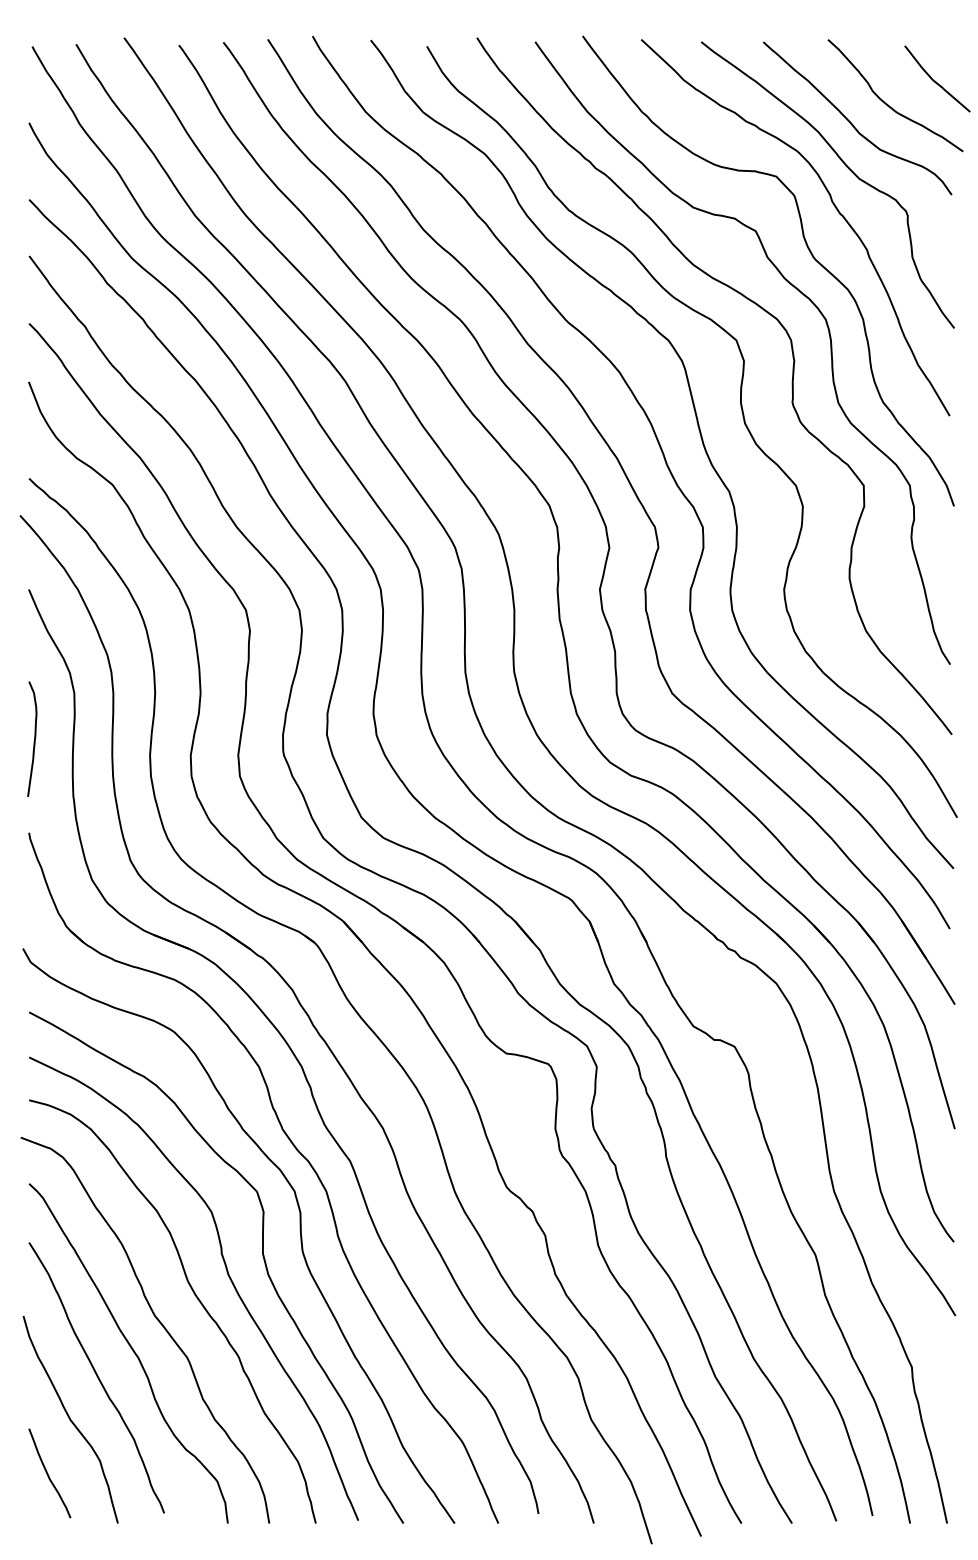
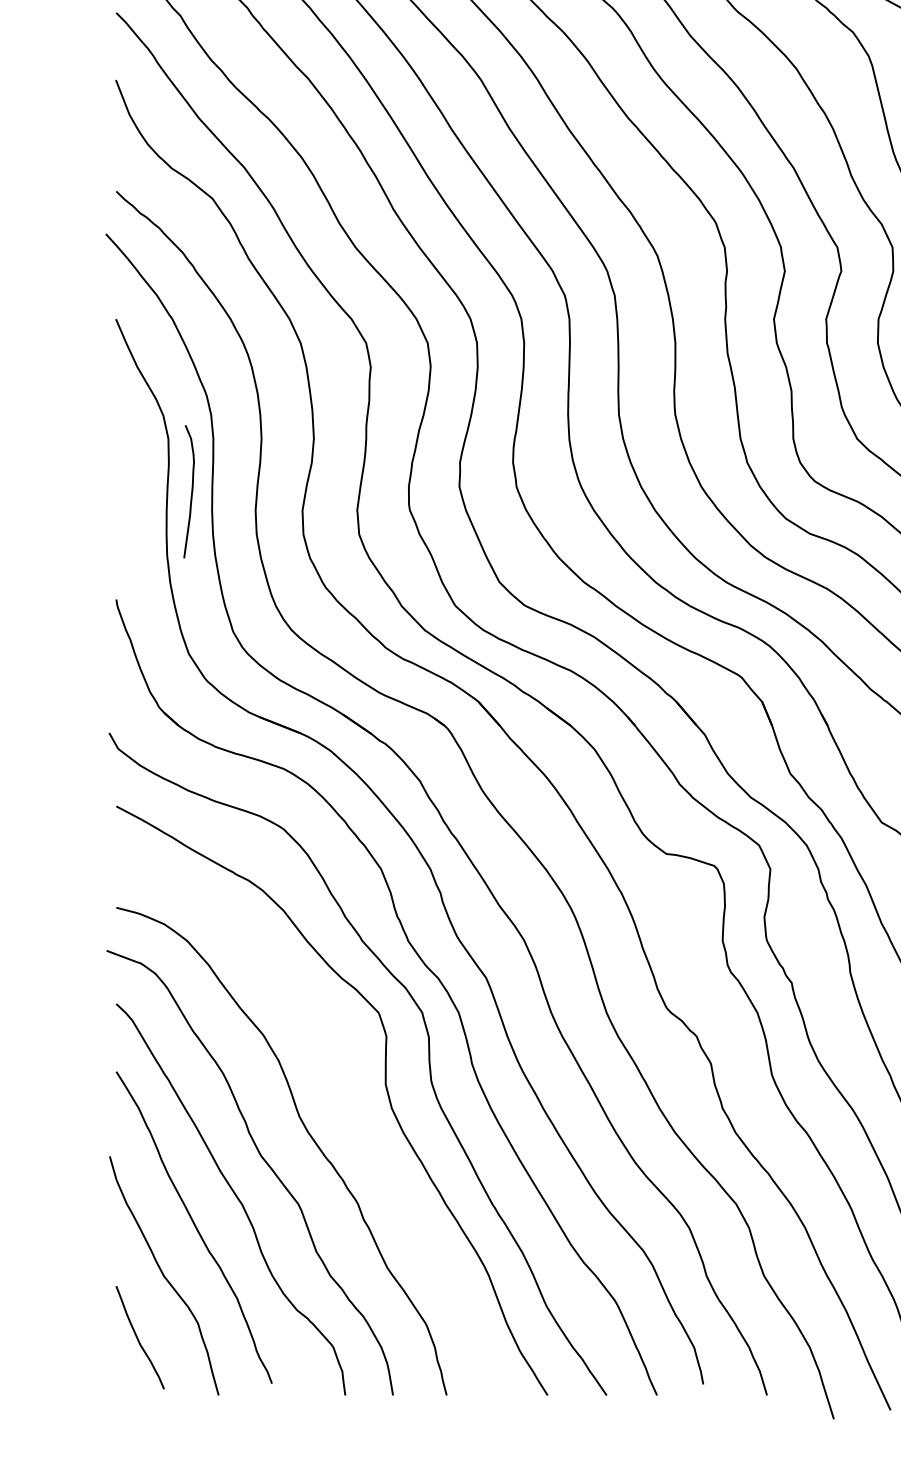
curve: (34, 738) -> (191, 490), moved
curve: (227, 1275) -> (344, 1109), removed

